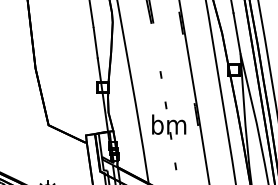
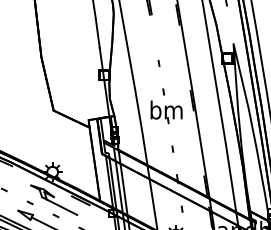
line: (236, 33) -> (229, 24), removed

